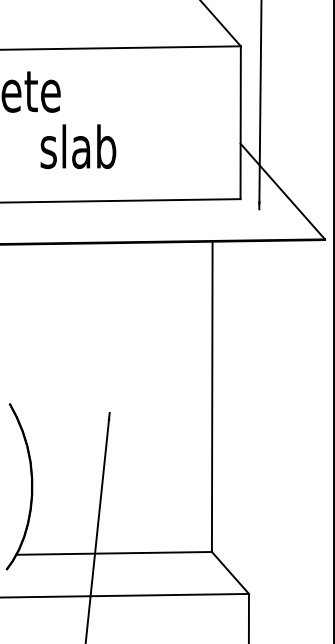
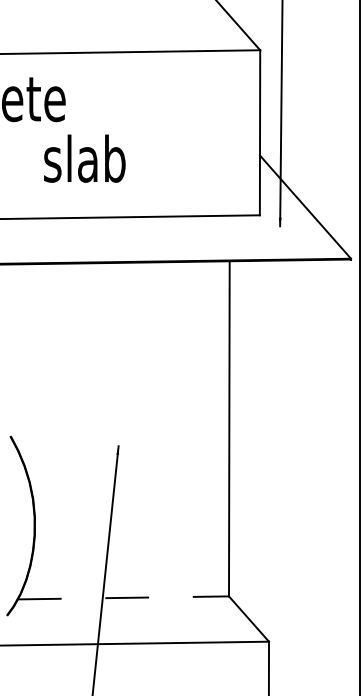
line: (114, 553) -> (123, 597), solid -> dashed

